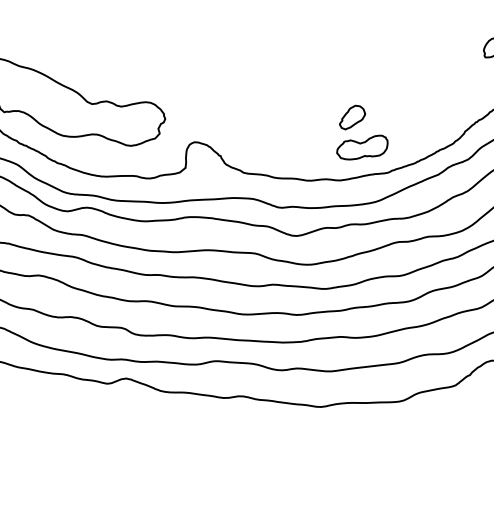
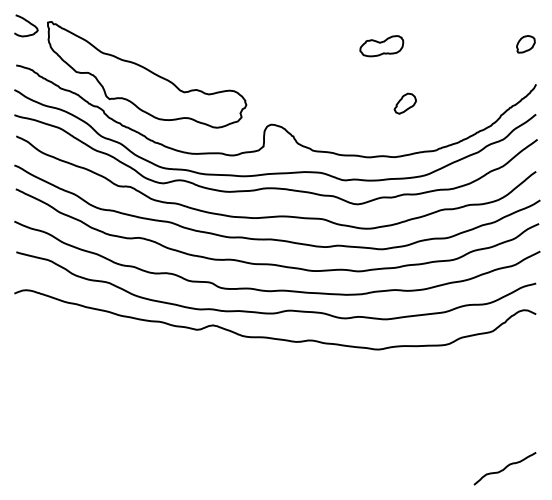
part: (362, 147) -> (381, 46), moved

